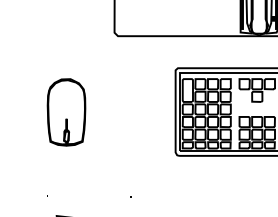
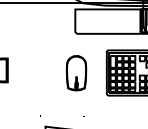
part: (66, 112) -> (76, 73), moved

